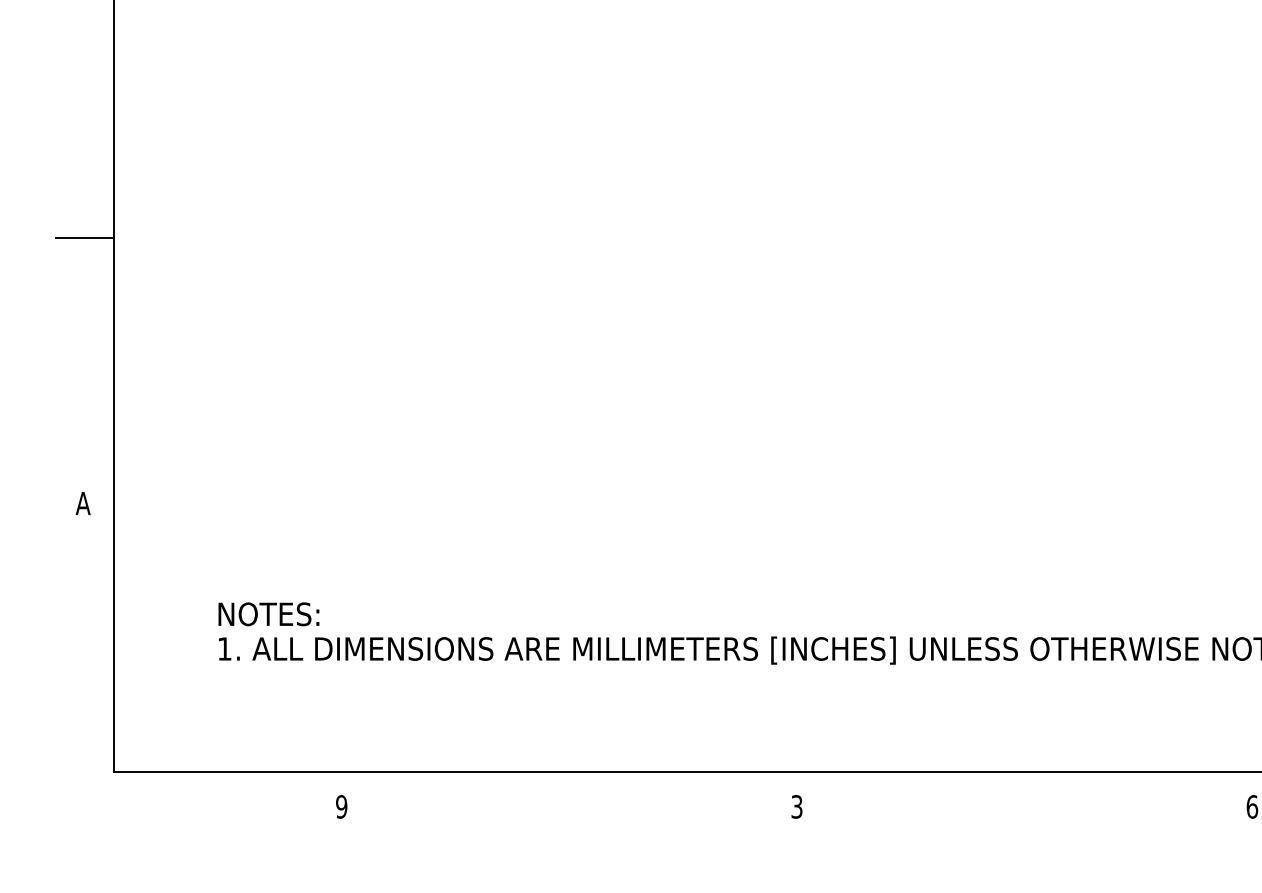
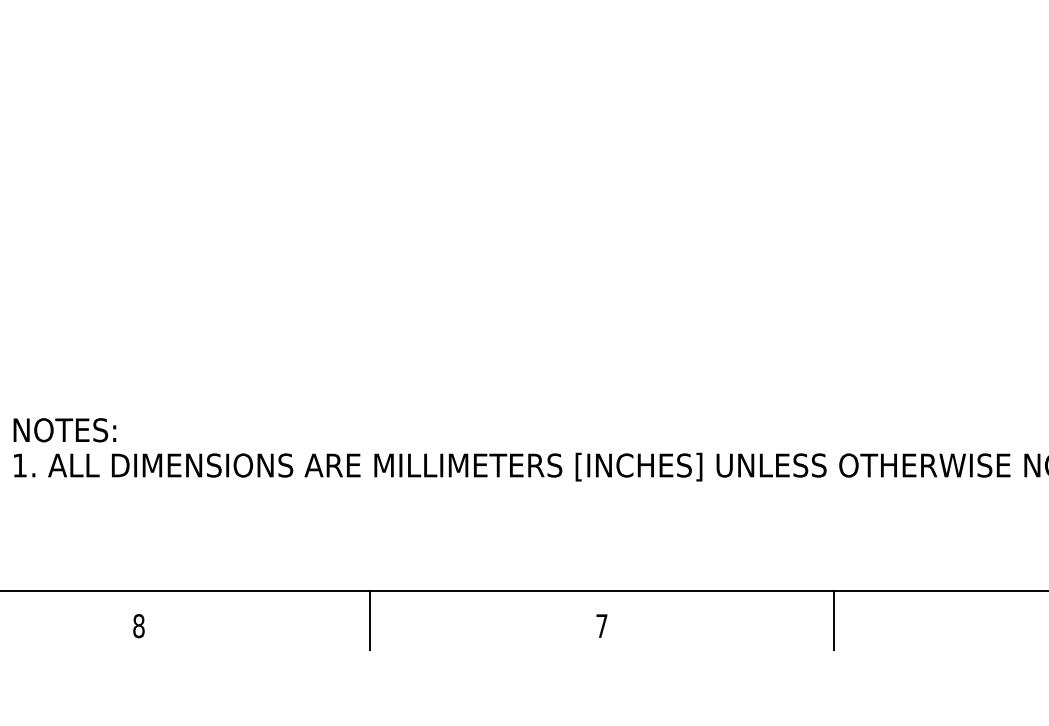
line: (569, 801) -> (370, 620), added
line: (1024, 801) -> (833, 620), added
text: (341, 806) -> (138, 625), 9 -> 8
text: (796, 806) -> (601, 625), 3 -> 7

